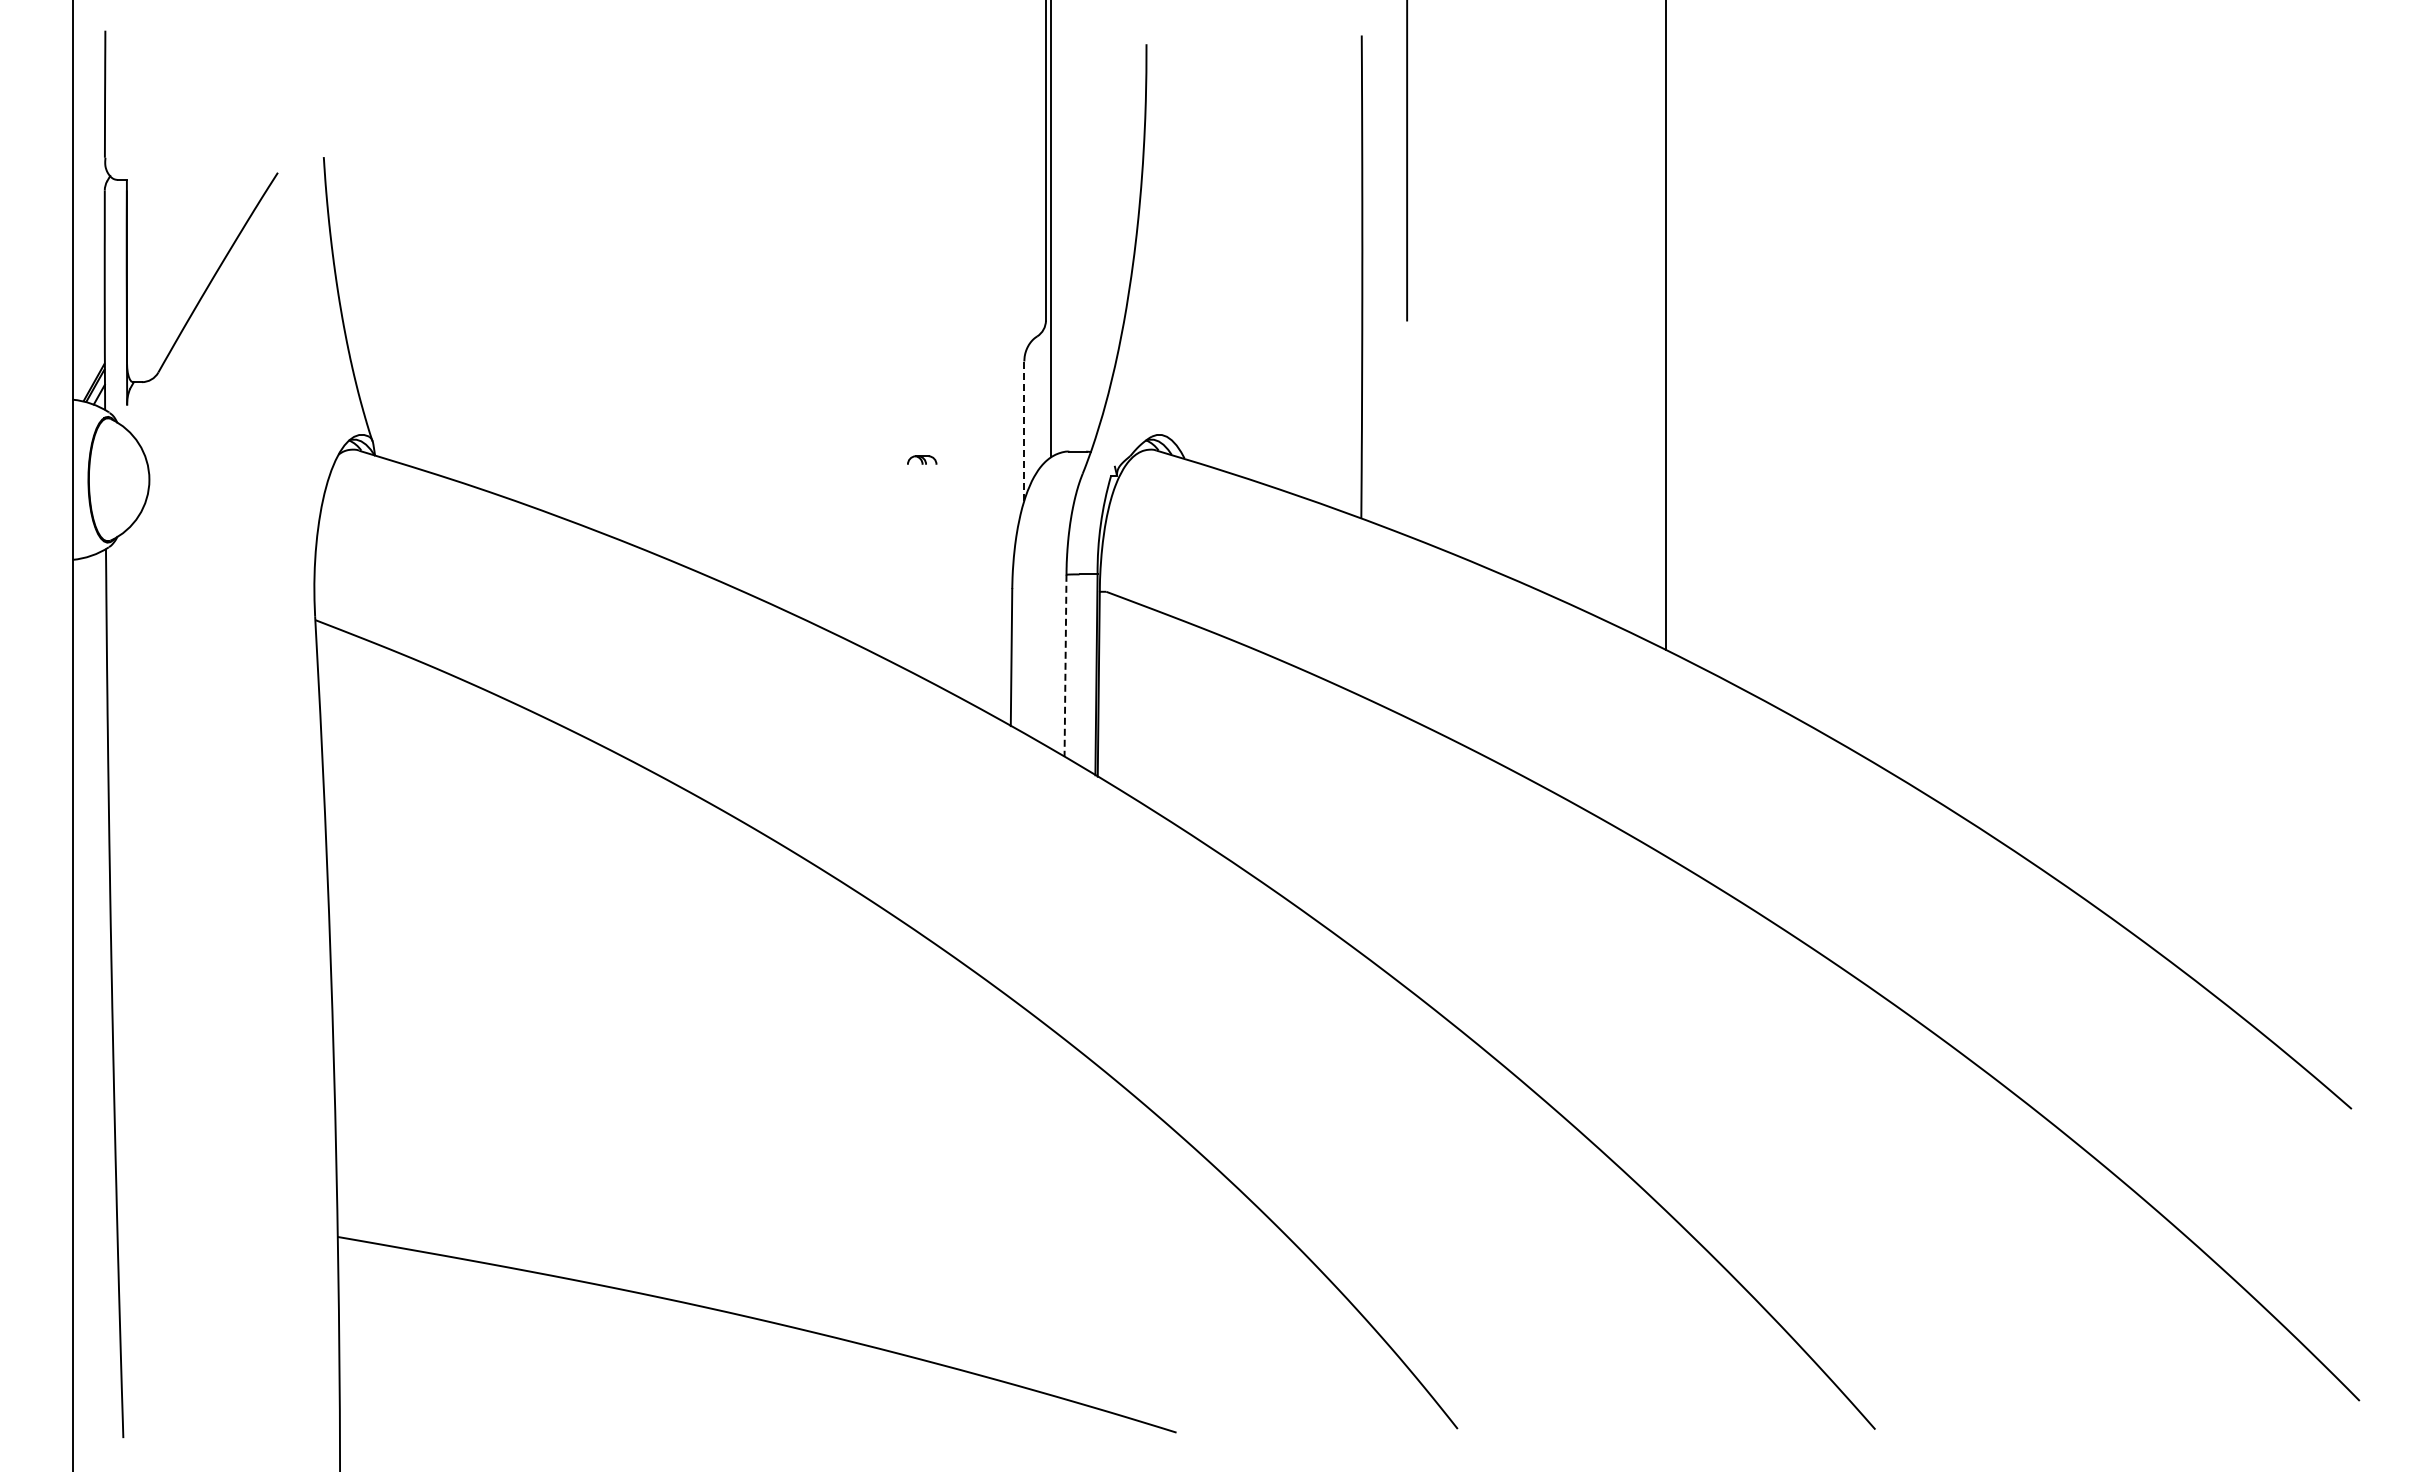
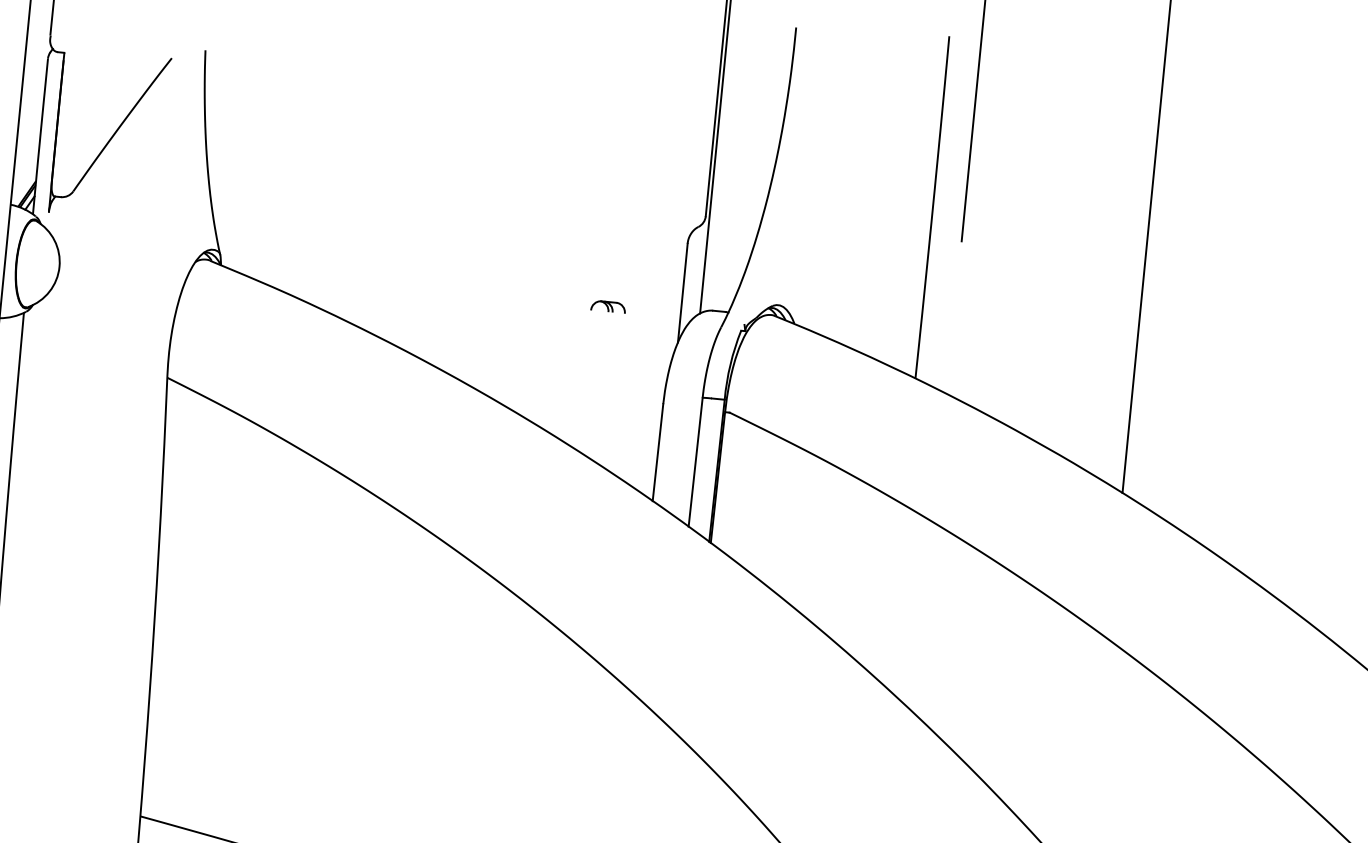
line: (1024, 431) -> (682, 293), dashed -> solid
part: (921, 459) -> (607, 306), size x1.67
line: (1065, 665) -> (695, 462), dashed -> solid

